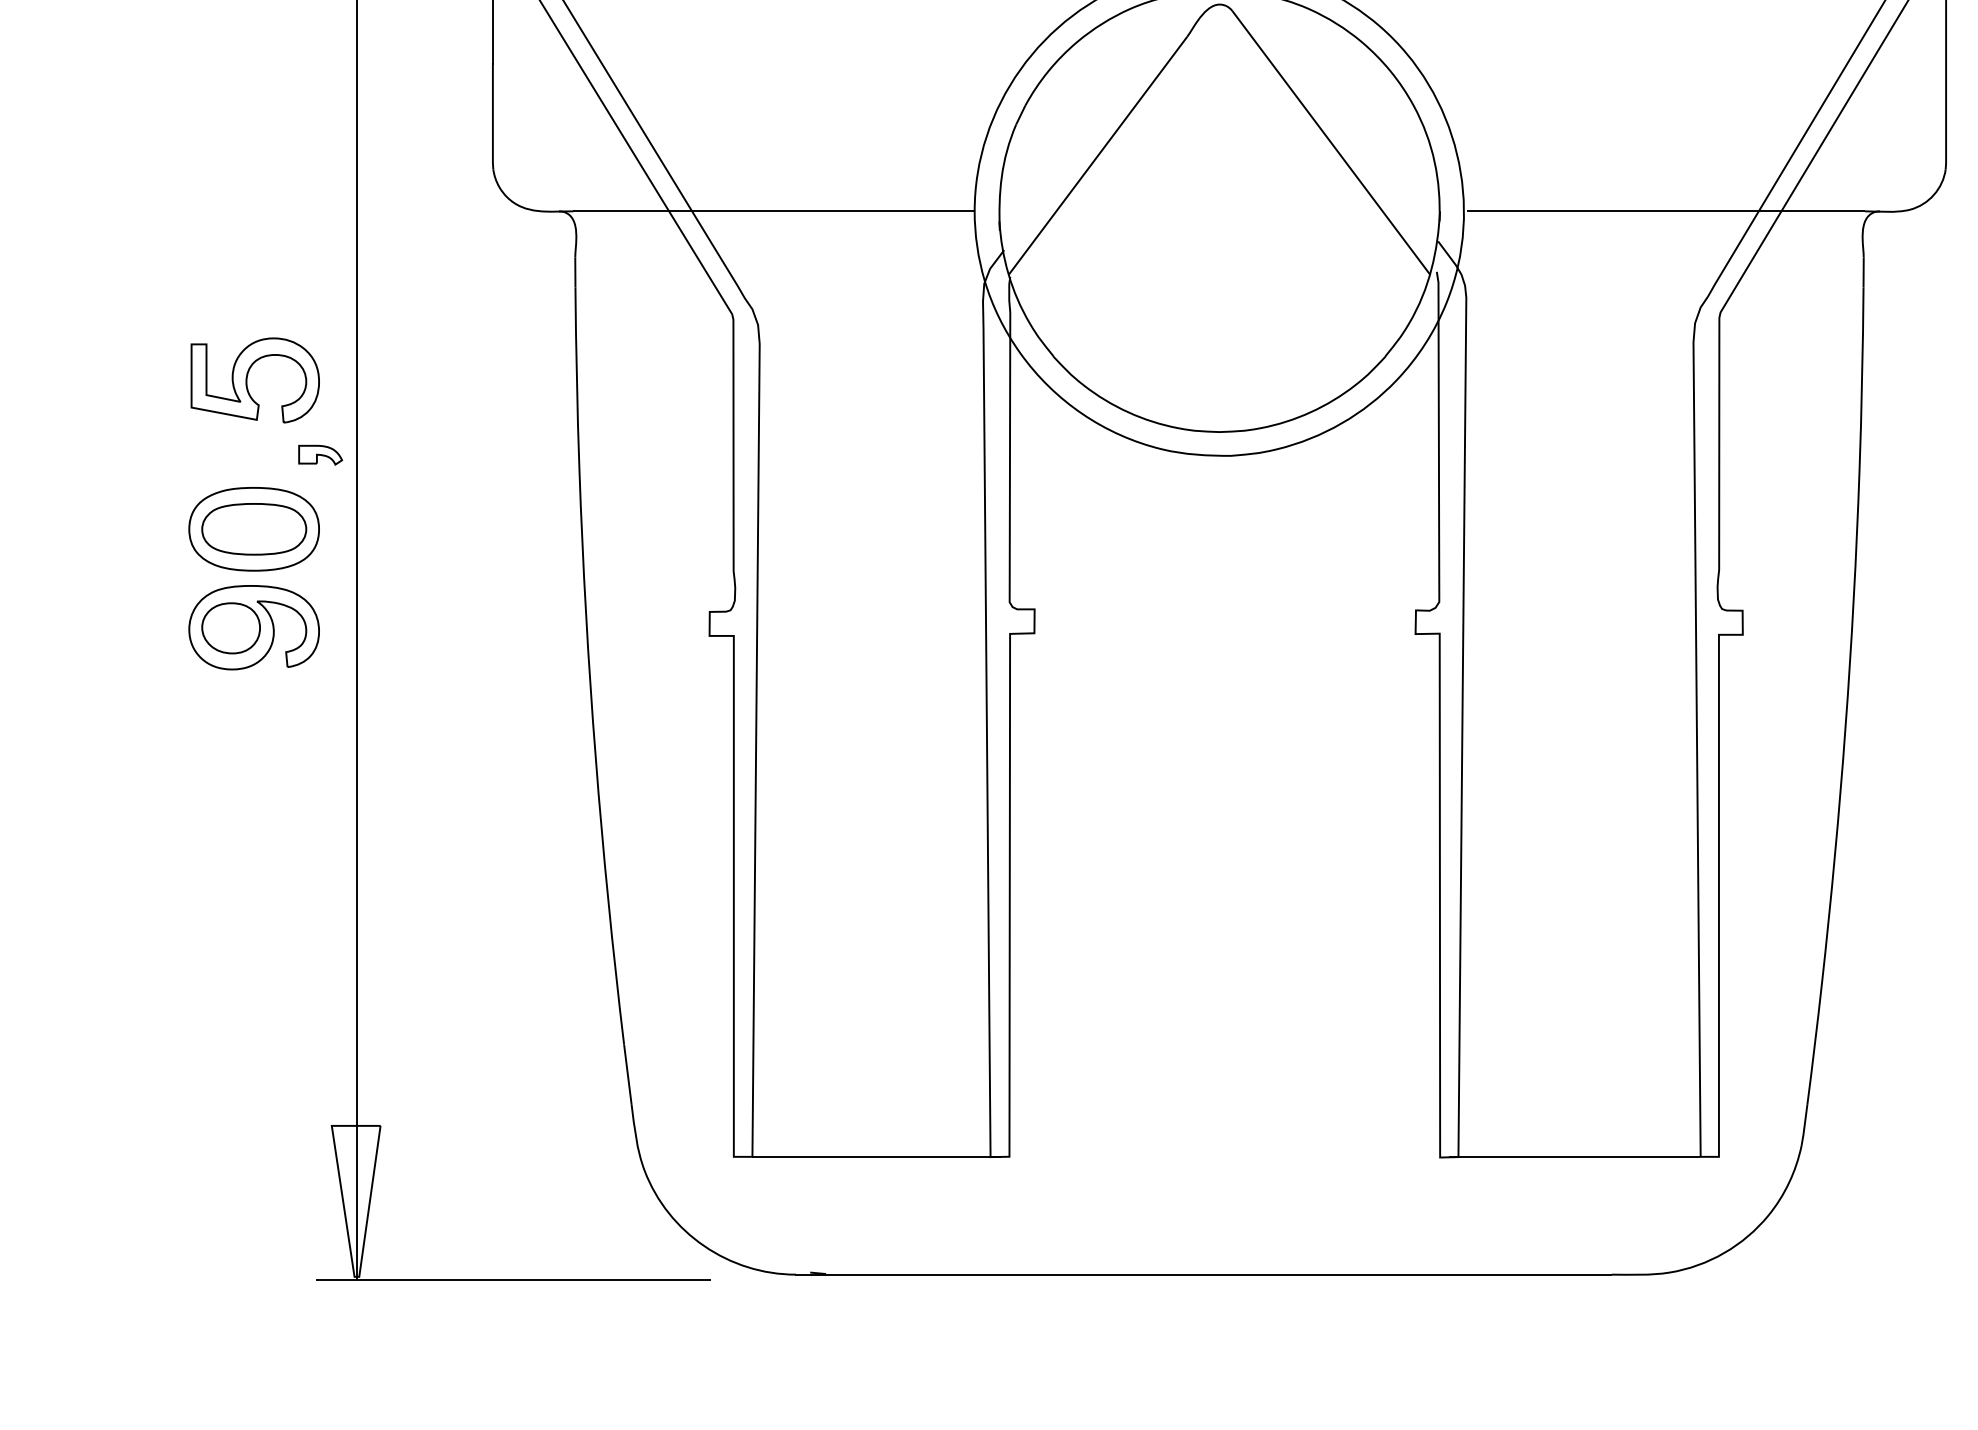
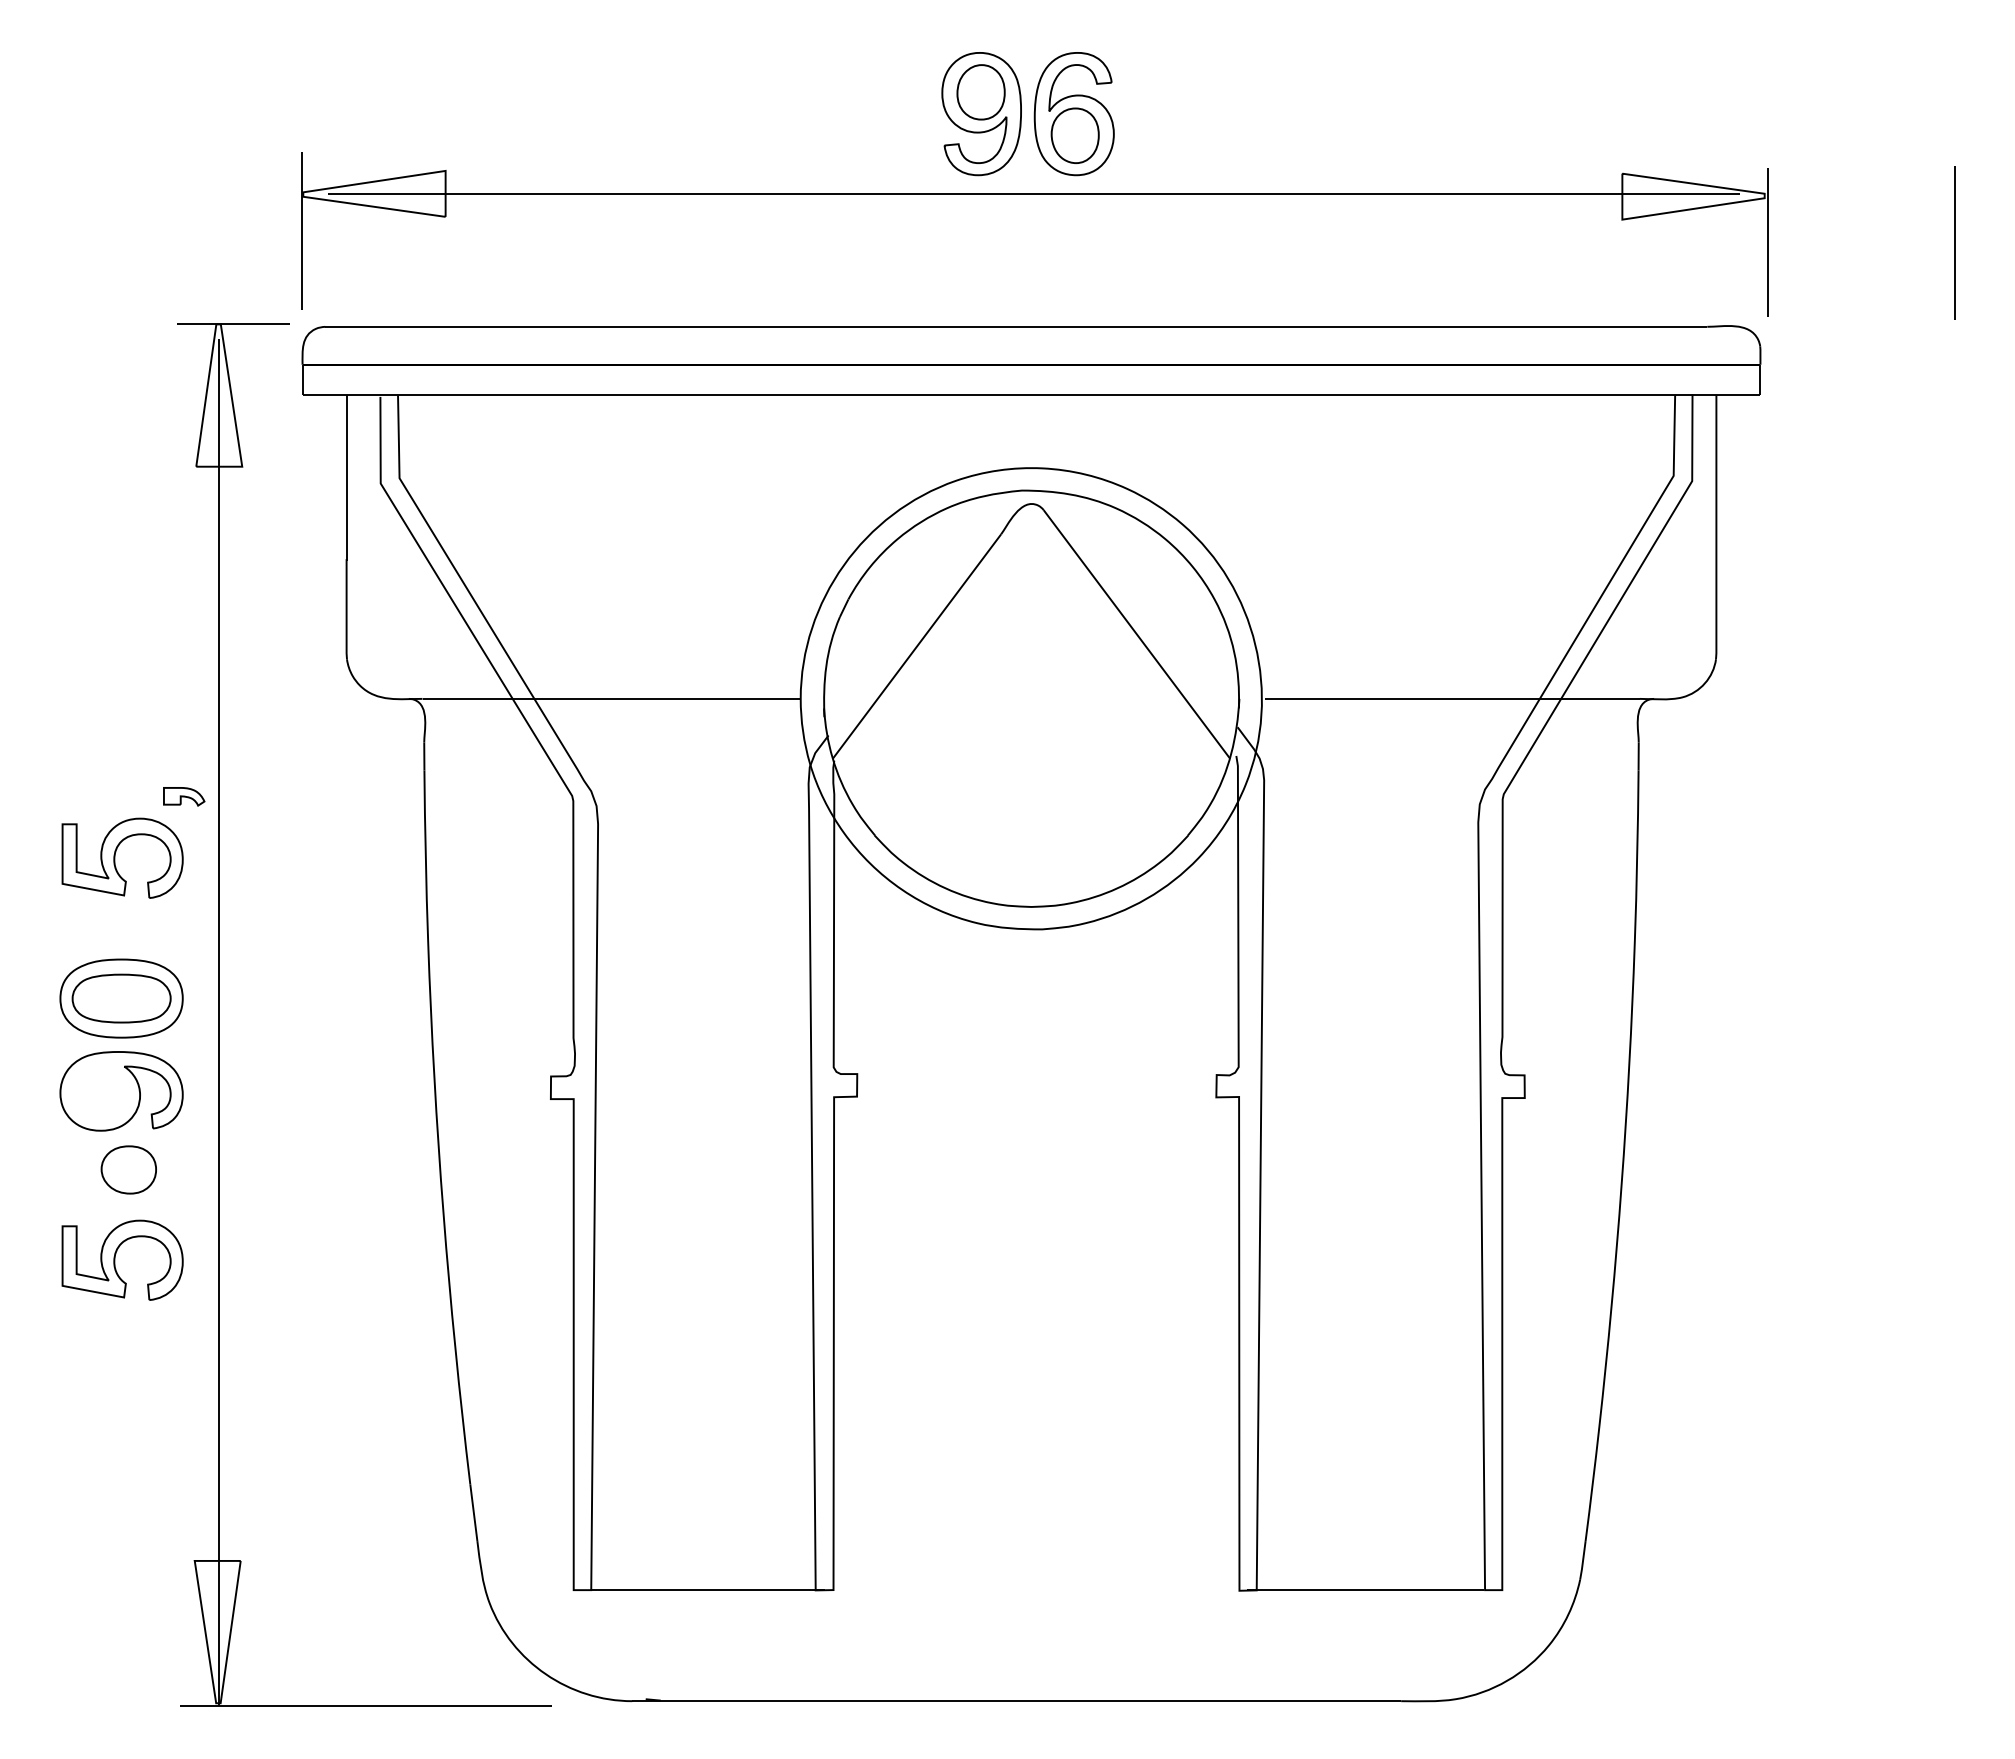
part: (320, 454) -> (184, 796), moved
part: (230, 627) -> (128, 1169), moved
part: (247, 806) -> (115, 1259), added

